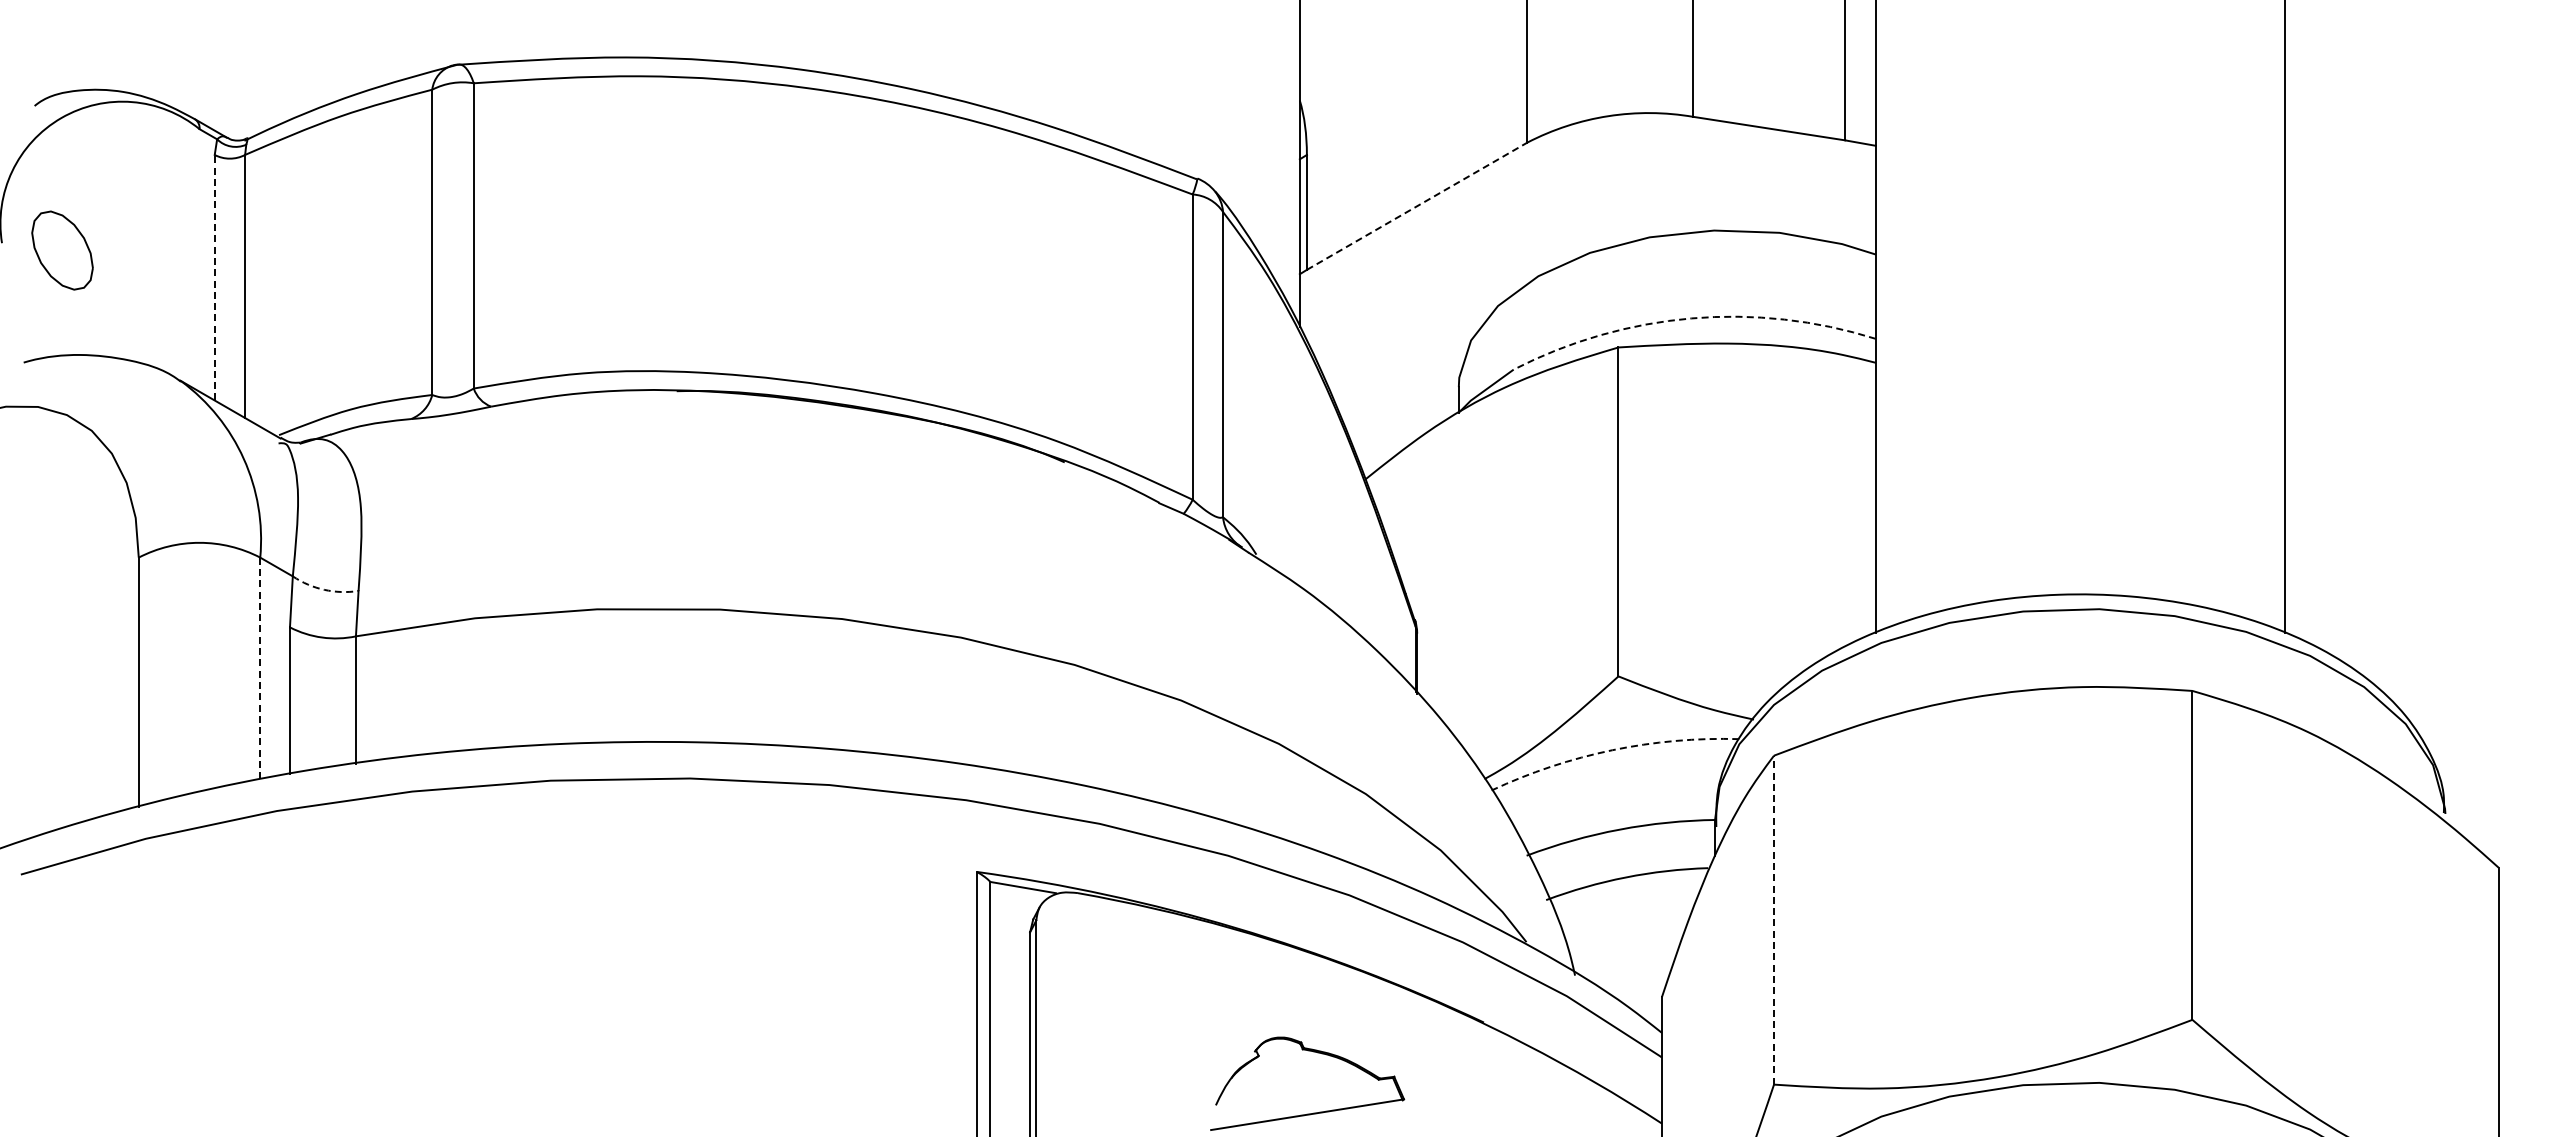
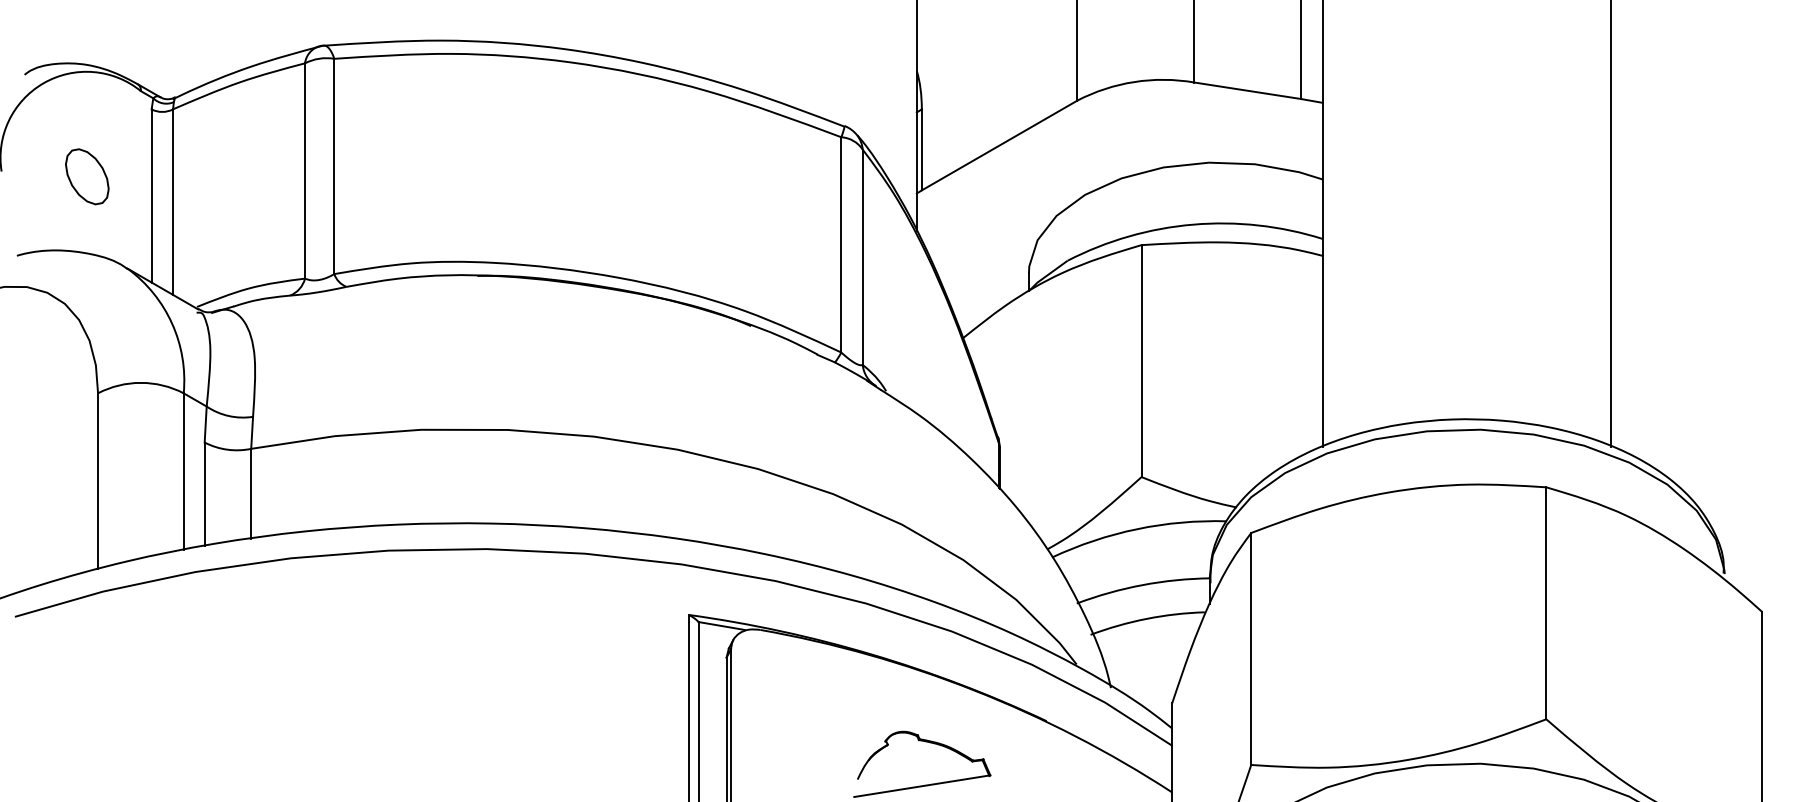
line: (1417, 205) -> (999, 145), dashed -> solid
part: (62, 250) -> (87, 176), moved
line: (214, 277) -> (151, 195), dashed -> solid
arc: (1691, 318) -> (1193, 224), dashed -> solid
arc: (324, 589) -> (229, 415), dashed -> solid
line: (260, 669) -> (183, 472), dashed -> solid
arc: (1612, 750) -> (1137, 529), dashed -> solid
line: (1774, 919) -> (1251, 648), dashed -> solid

